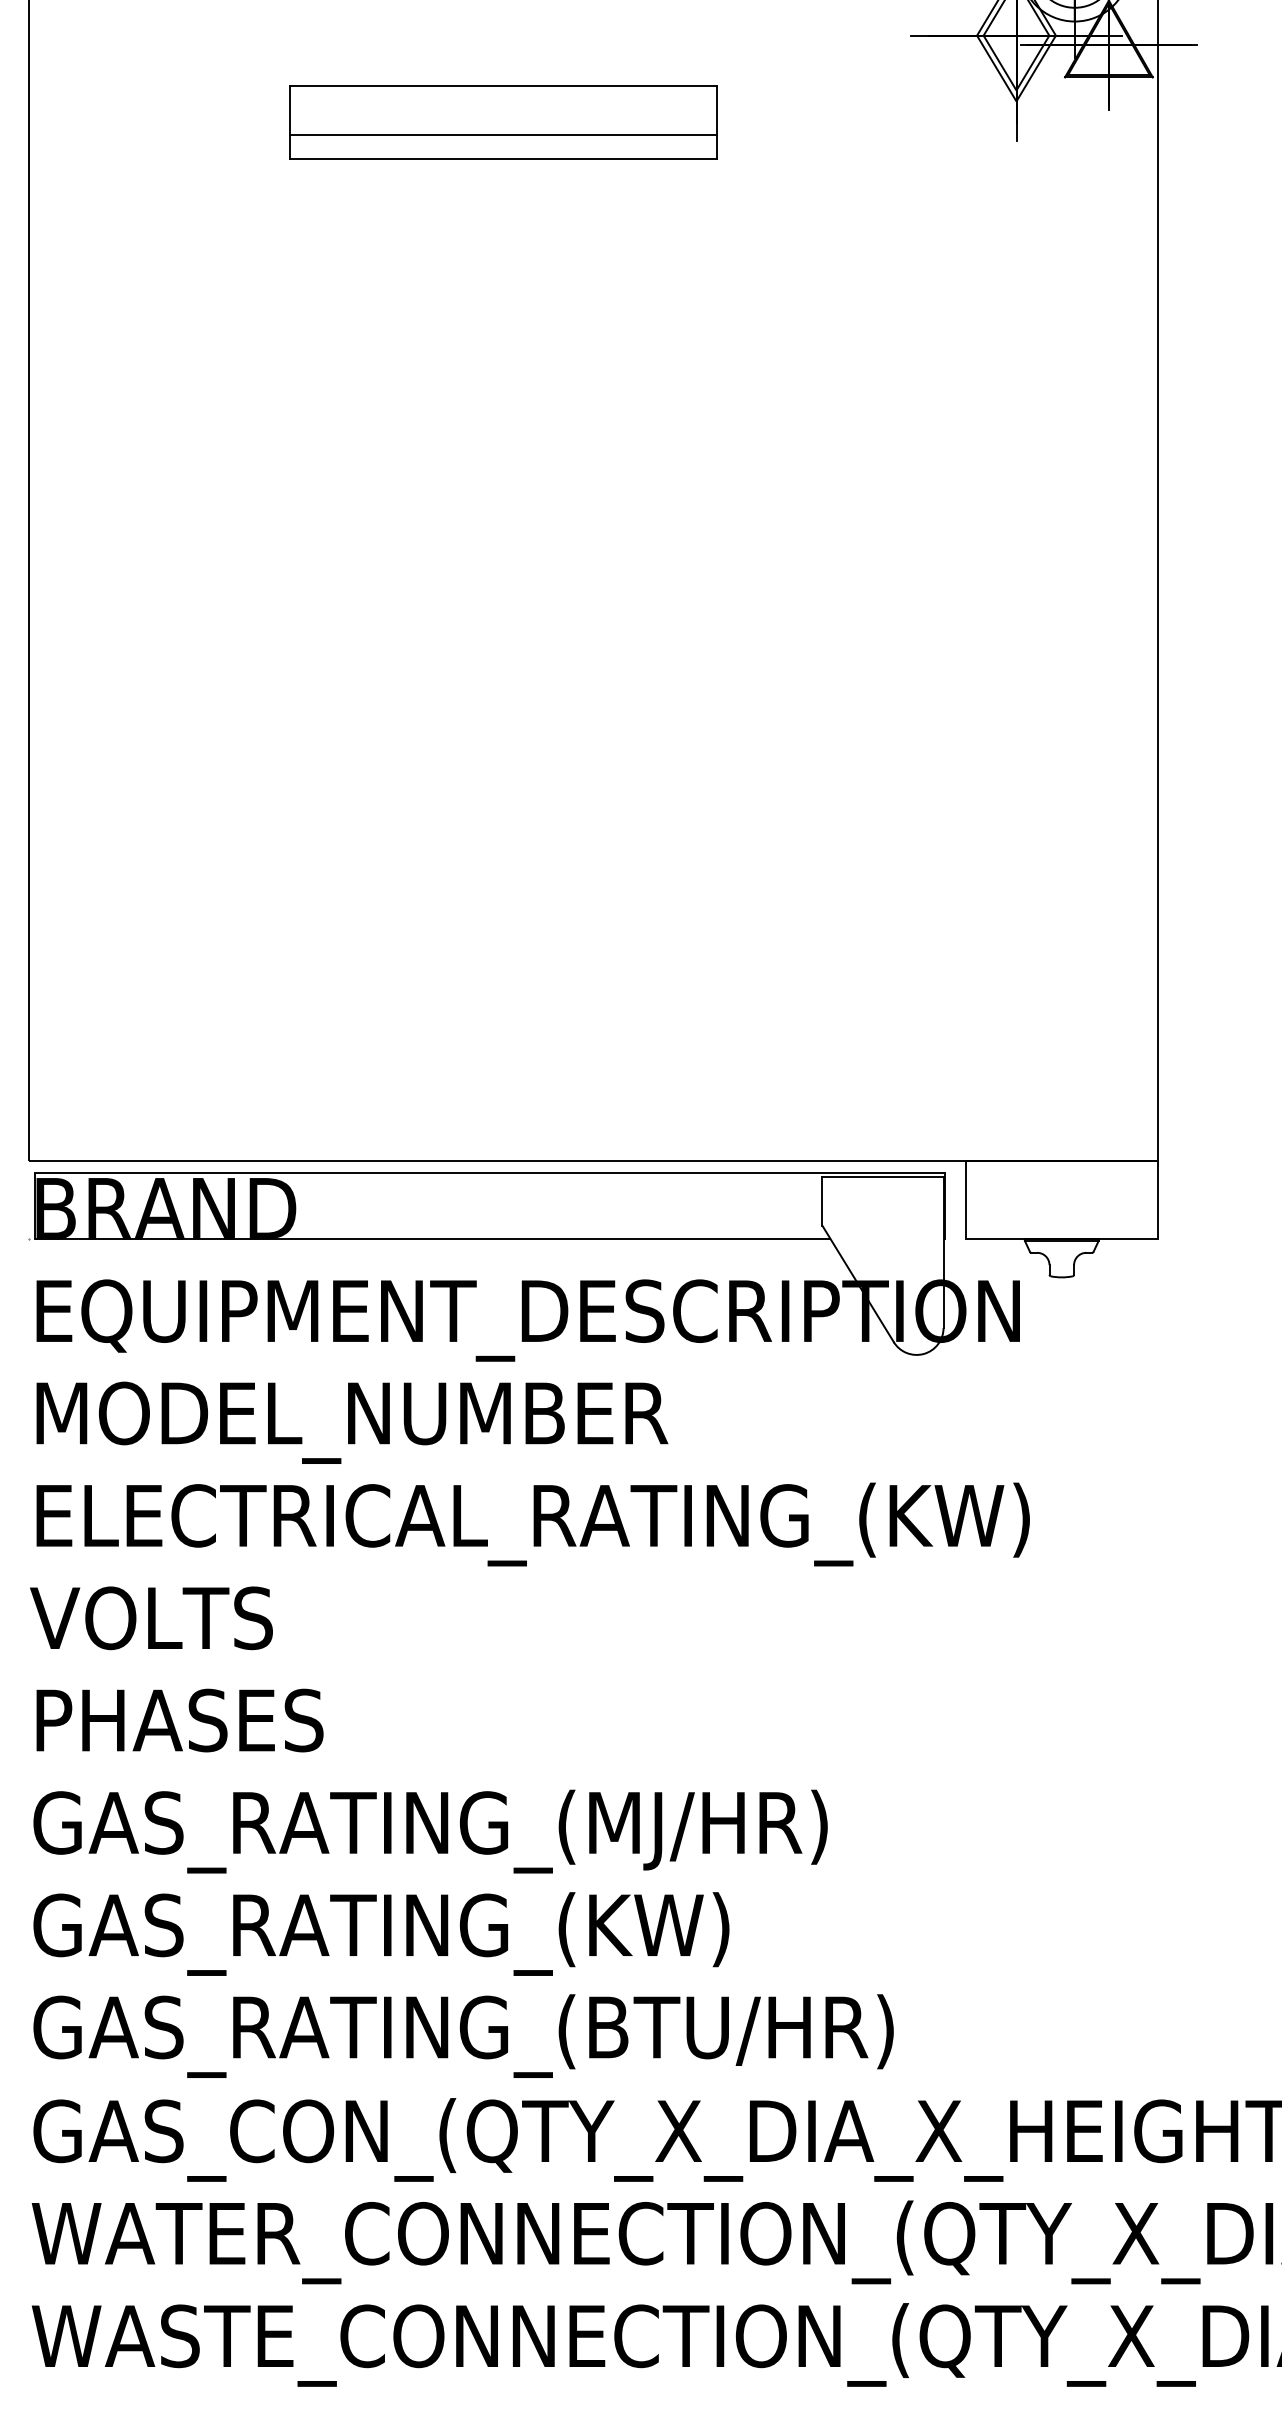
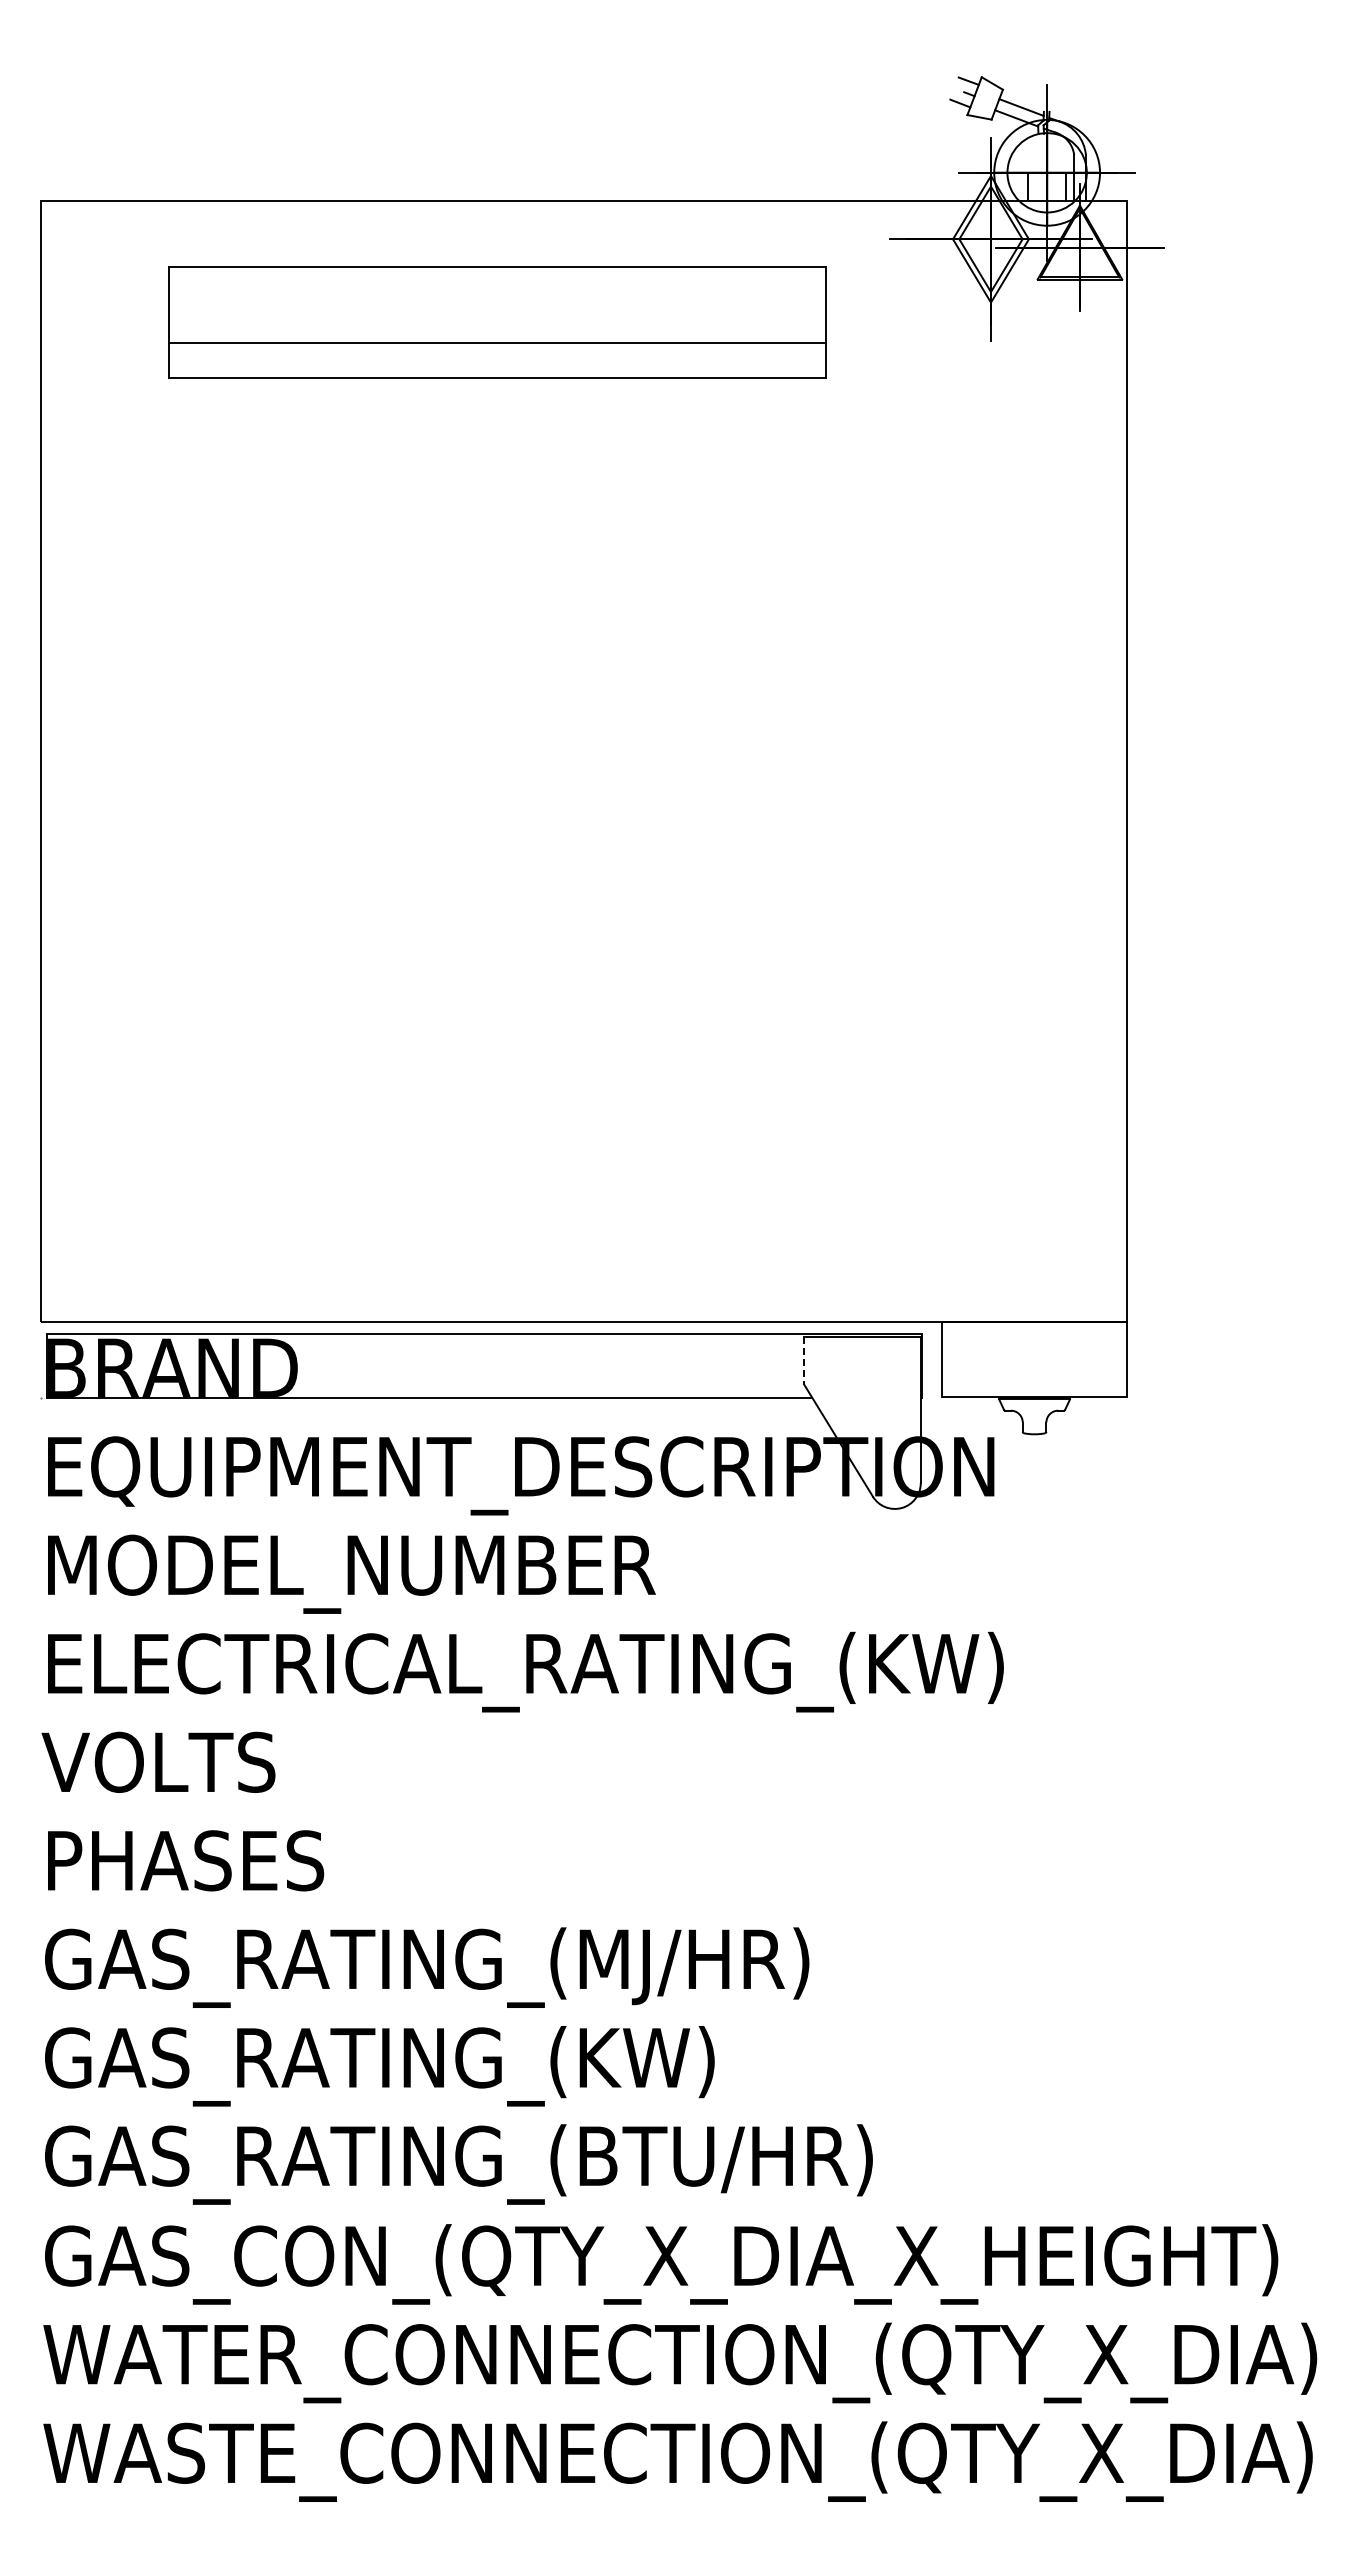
part: (503, 122) -> (497, 322), size x1.6
line: (822, 1200) -> (804, 1360), solid -> dashed

